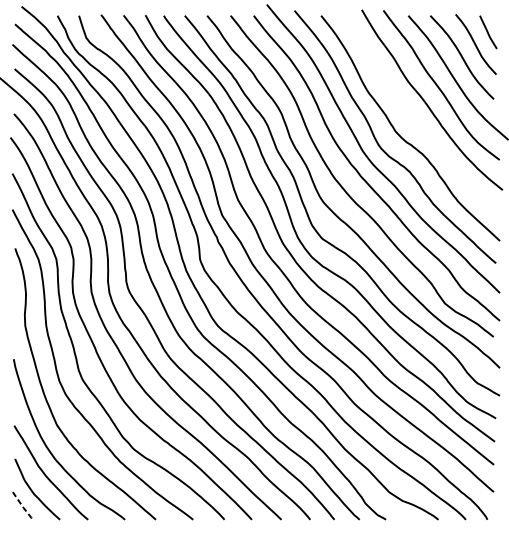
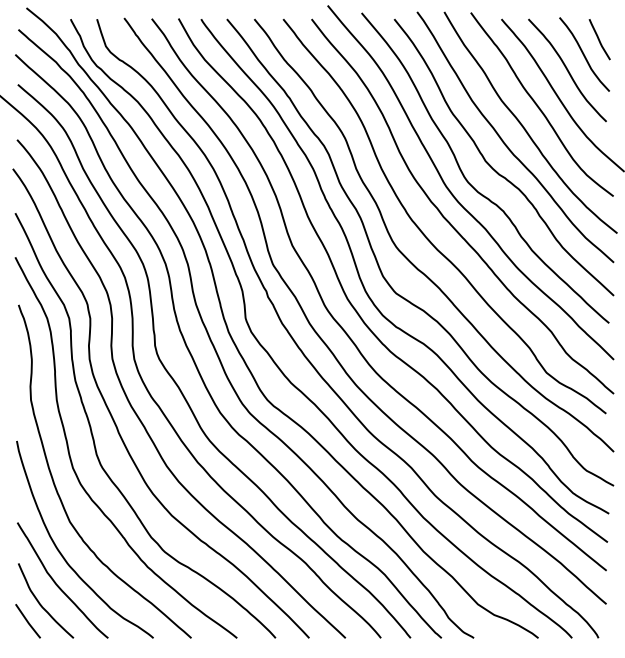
curve: (413, 118) -> (507, 145), added
line: (23, 506) -> (28, 622), dashed -> solid

